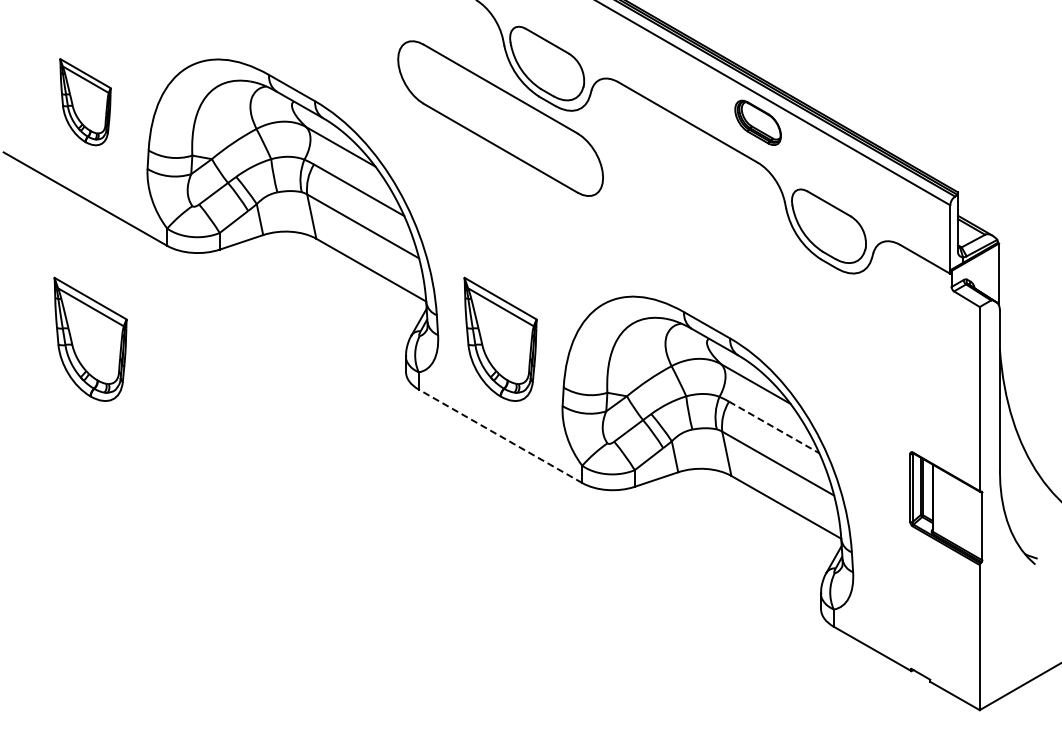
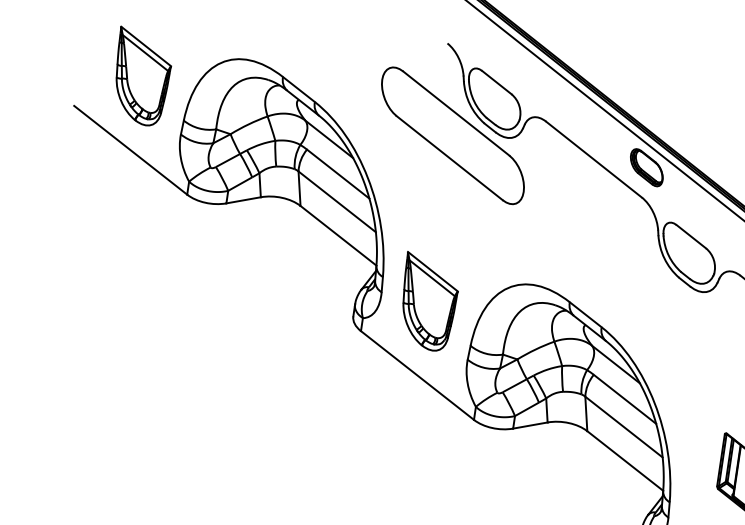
part: (85, 101) -> (141, 76), size x1.43
part: (90, 338) -> (118, 256), removed
line: (774, 427) -> (625, 399), dashed -> solid
line: (500, 436) -> (417, 375), dashed -> solid

